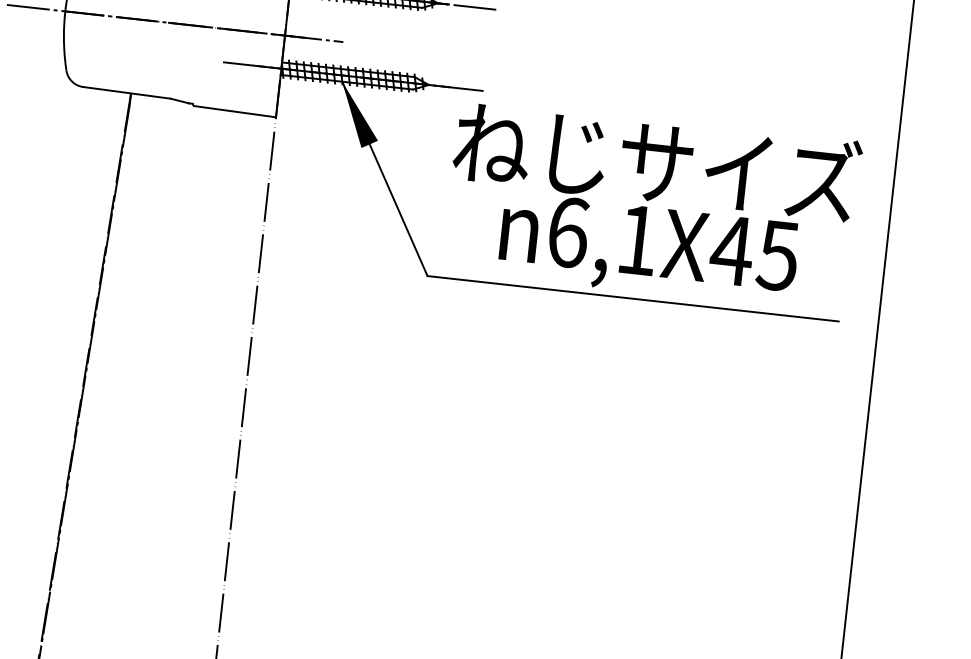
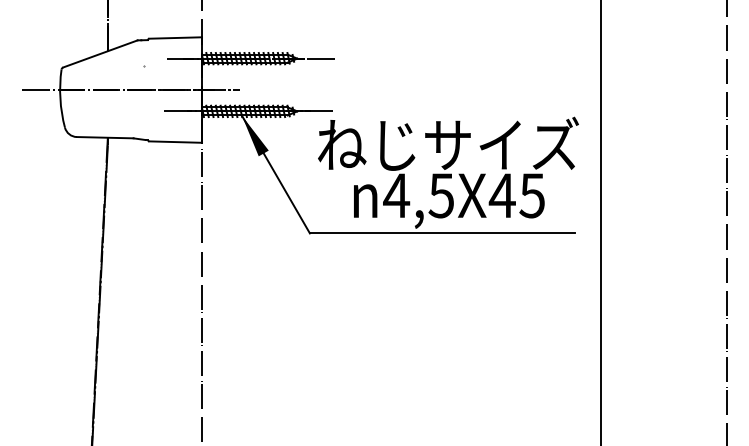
text: (602, 235) -> (418, 195), 6,1X45 -> 4,5X45

